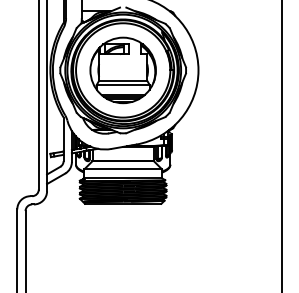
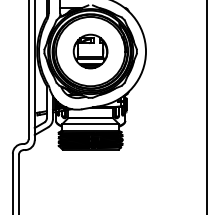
part: (122, 70) -> (90, 51), size x0.7

